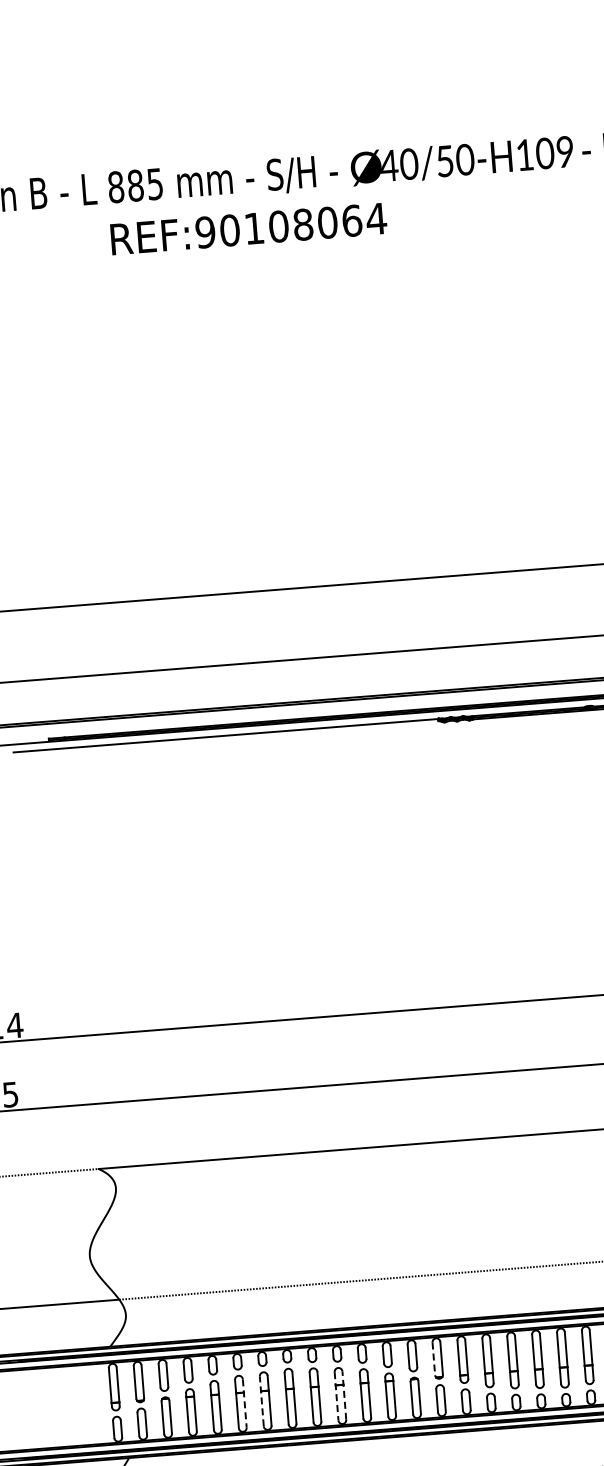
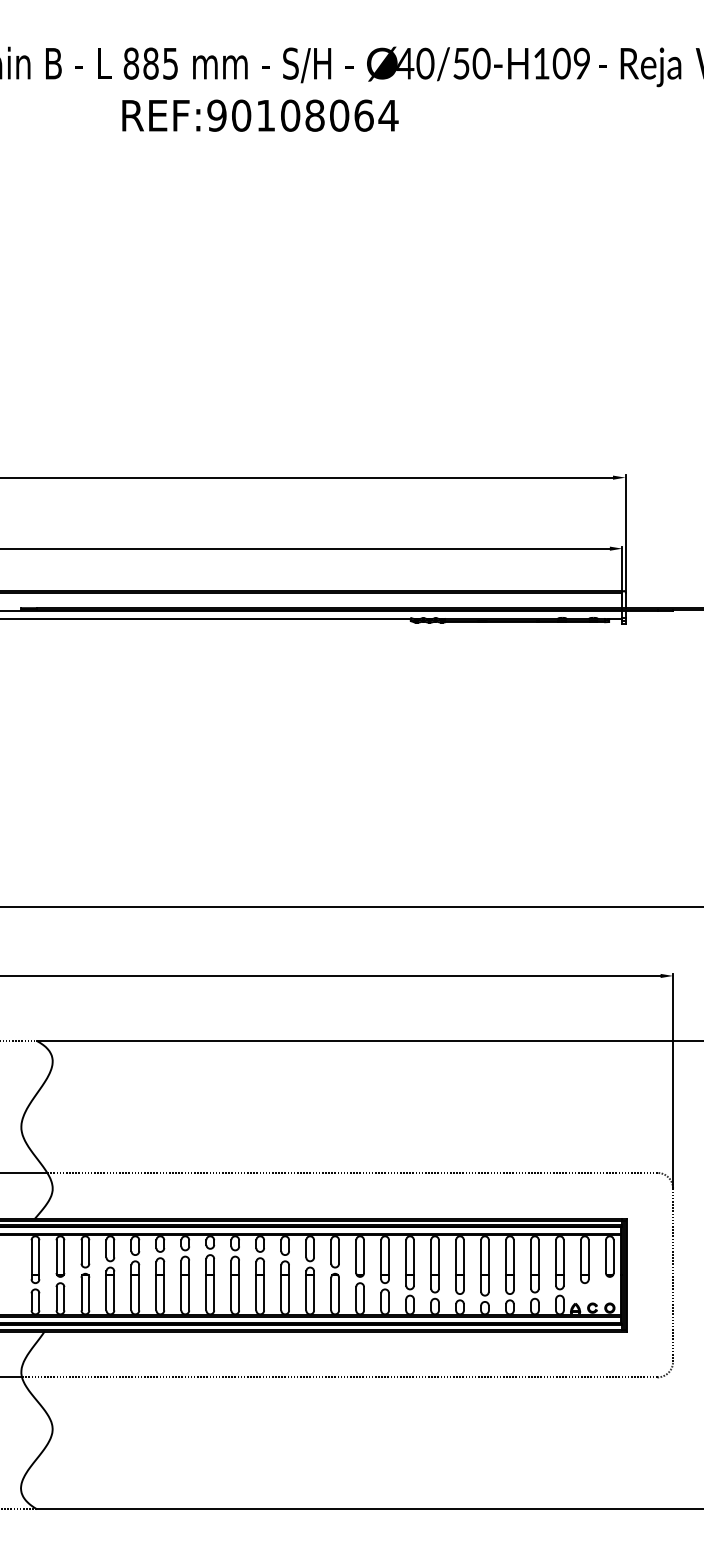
line: (434, 1359) -> (356, 1257), dashed -> solid
line: (344, 1394) -> (264, 1285), dashed -> solid
line: (336, 1396) -> (256, 1286), dashed -> solid
line: (261, 1401) -> (181, 1285), dashed -> solid
line: (245, 1403) -> (164, 1286), dashed -> solid

